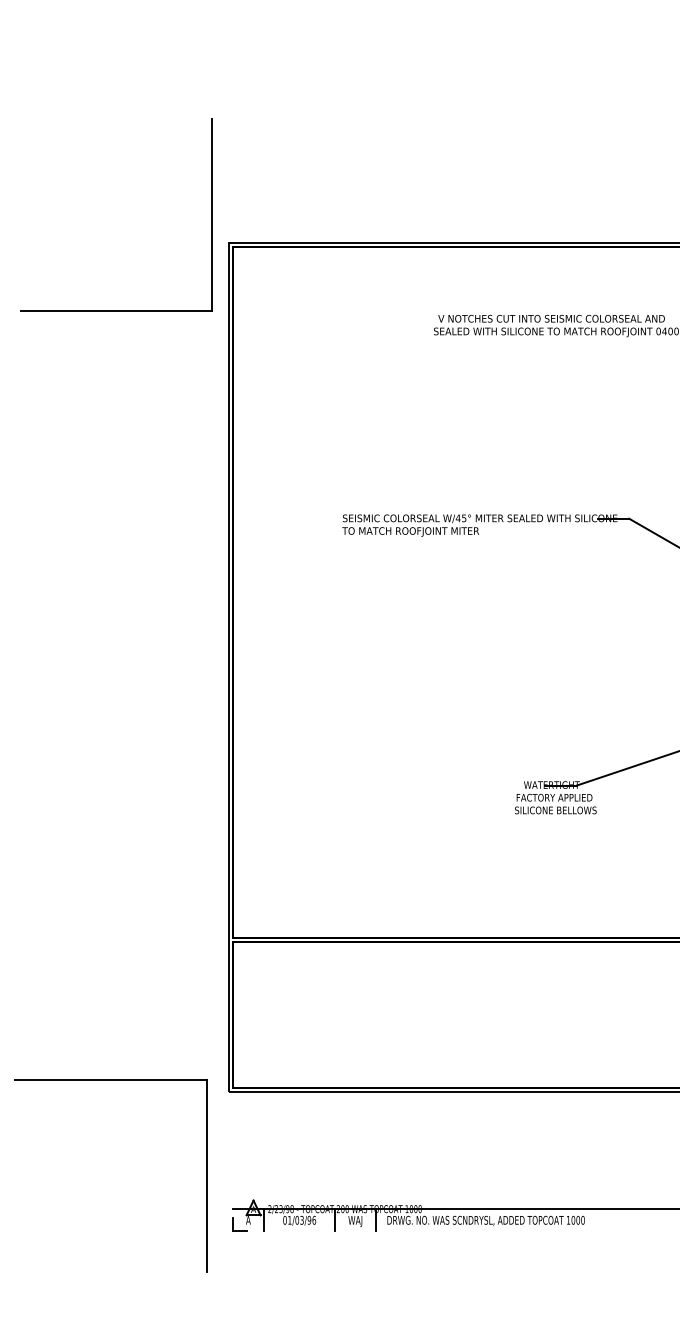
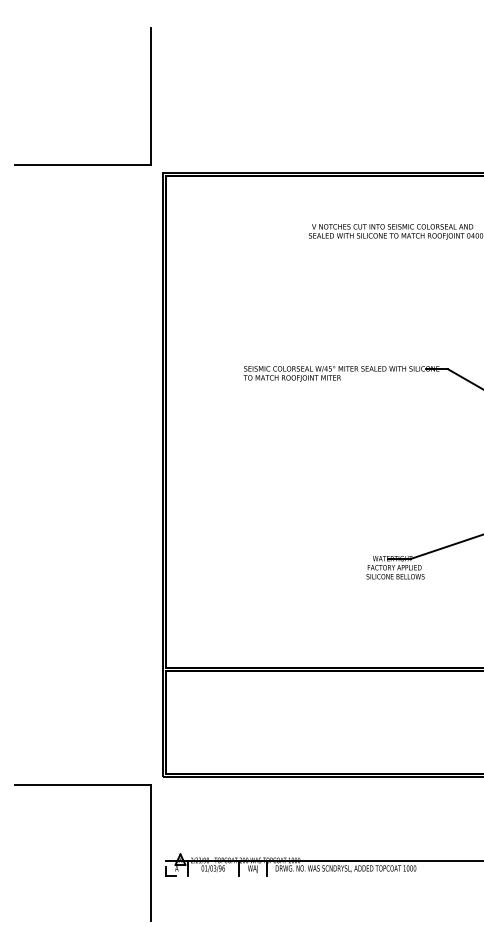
part: (211, 214) -> (150, 96), moved
part: (110, 1081) -> (82, 785), moved

